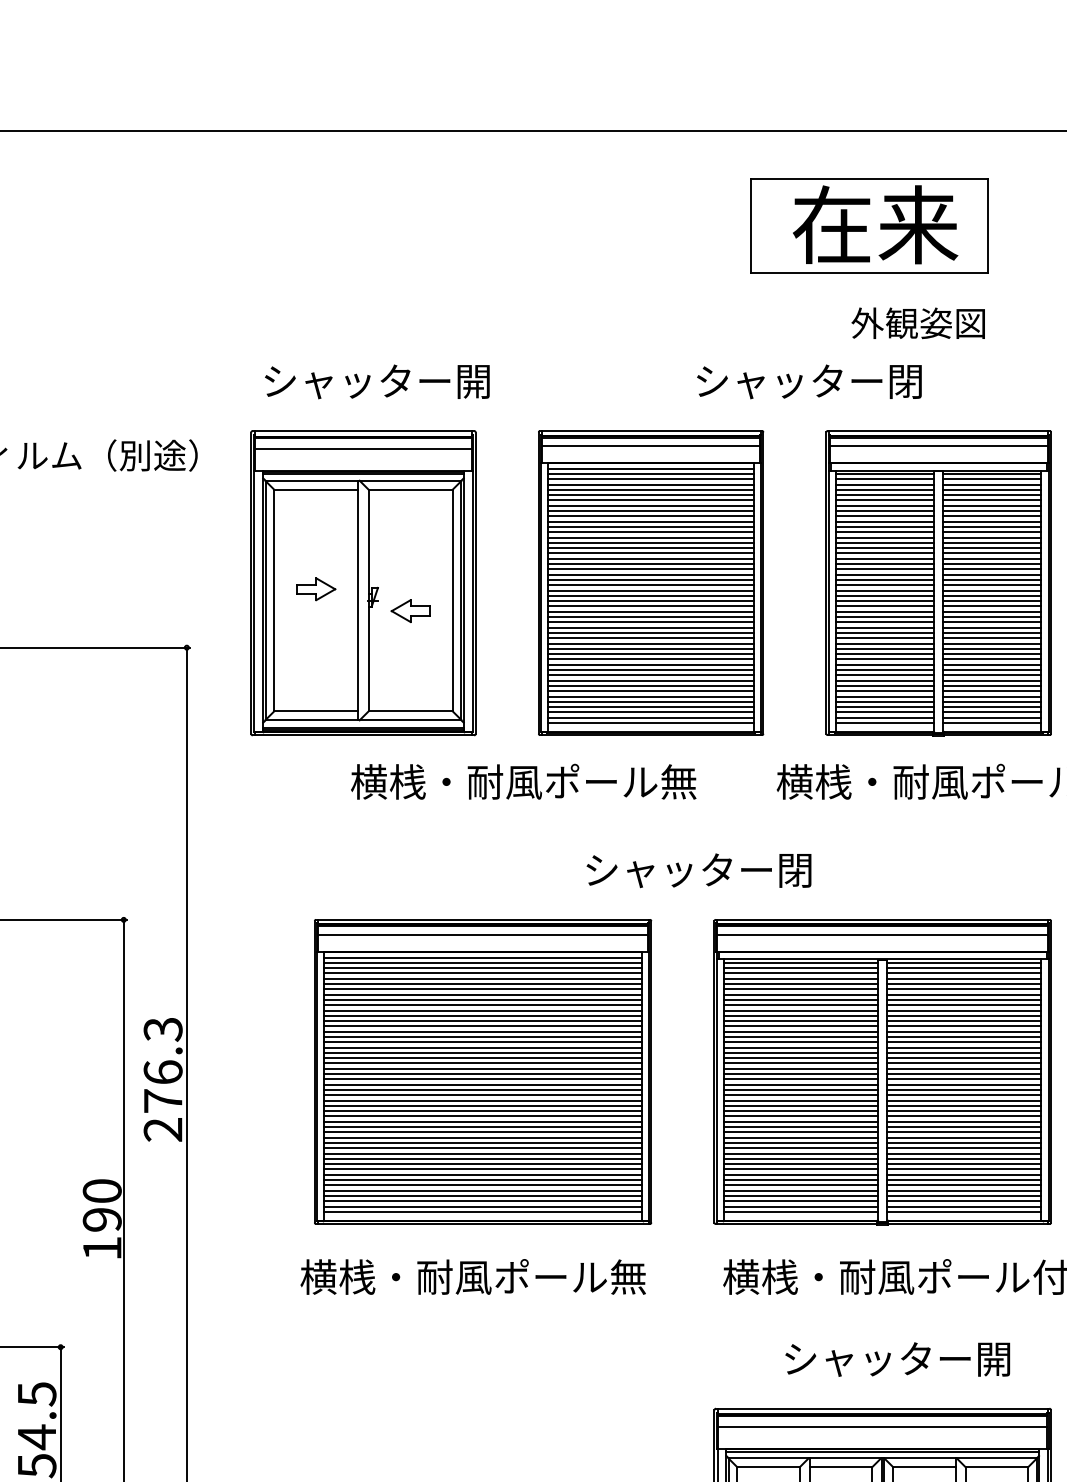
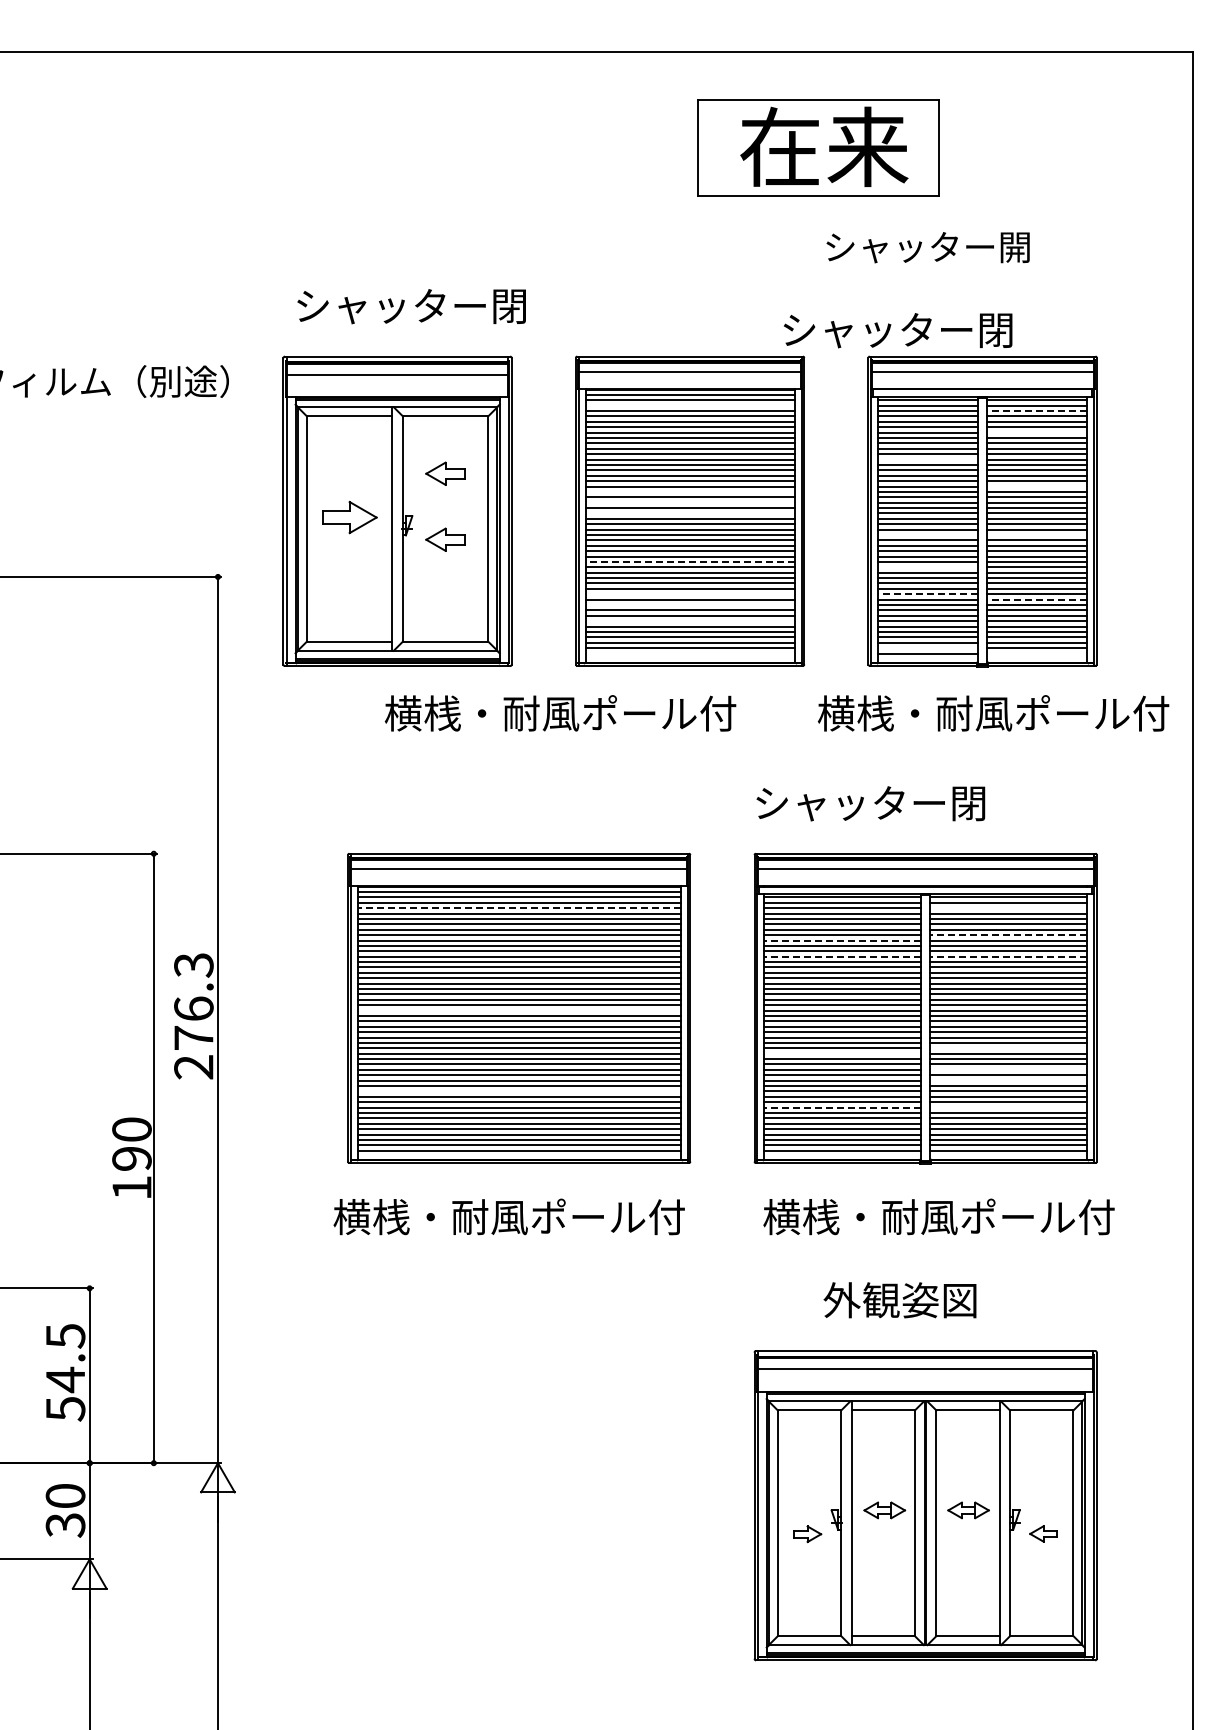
part: (869, 225) -> (818, 147), moved
text: (884, 323) -> (927, 247), 外観姿図 -> シャッター開
text: (809, 381) -> (898, 330), moved
text: (473, 384) -> (509, 309), シャッター開 -> シャッター閉
line: (650, 479) -> (689, 405), removed
line: (992, 484) -> (1037, 411), solid -> dashed
line: (992, 505) -> (1037, 432), removed
line: (885, 532) -> (928, 459), removed
part: (410, 545) -> (445, 473), added
line: (992, 558) -> (1037, 486), removed
line: (650, 563) -> (689, 491), removed
line: (650, 574) -> (689, 502), removed
line: (650, 585) -> (689, 513), removed
part: (316, 589) -> (349, 517), size x1.4
line: (885, 606) -> (928, 535), removed
line: (992, 606) -> (1037, 535), removed
line: (650, 632) -> (689, 561), solid -> dashed
line: (885, 638) -> (928, 567), removed
line: (650, 664) -> (689, 594), removed
line: (885, 664) -> (928, 594), solid -> dashed
line: (992, 669) -> (1037, 599), solid -> dashed
line: (650, 675) -> (689, 605), removed
line: (650, 691) -> (689, 621), removed
line: (885, 718) -> (928, 648), removed
line: (650, 722) -> (689, 653), removed
line: (992, 722) -> (1037, 653), removed
text: (679, 781) -> (718, 713), 横桟・耐風ポール無 -> 横桟・耐風ポール付
text: (698, 870) -> (870, 803), moved
line: (482, 973) -> (518, 908), solid -> dashed
line: (964, 973) -> (1008, 908), removed
line: (964, 1000) -> (1008, 935), solid -> dashed
line: (800, 1005) -> (842, 940), solid -> dashed
line: (800, 1020) -> (842, 956), solid -> dashed
line: (964, 1020) -> (1008, 956), solid -> dashed
line: (482, 1073) -> (518, 1010), removed
line: (964, 1111) -> (1008, 1048), removed
line: (800, 1116) -> (842, 1053), removed
line: (964, 1132) -> (1008, 1069), removed
line: (964, 1142) -> (1008, 1080), removed
line: (482, 1153) -> (518, 1091), removed
line: (800, 1169) -> (842, 1107), solid -> dashed
line: (964, 1169) -> (1008, 1107), removed
text: (627, 1277) -> (666, 1217), 横桟・耐風ポール無 -> 横桟・耐風ポール付
text: (896, 1359) -> (939, 1300), シャッター開 -> 外観姿図

